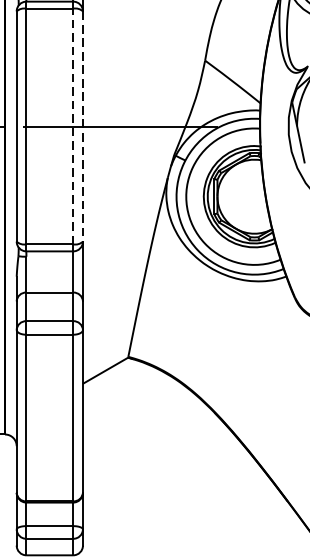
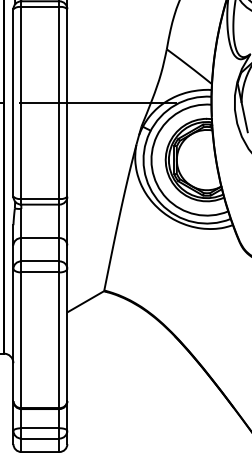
line: (73, 125) -> (59, 102), dashed -> solid
line: (83, 125) -> (67, 102), dashed -> solid

